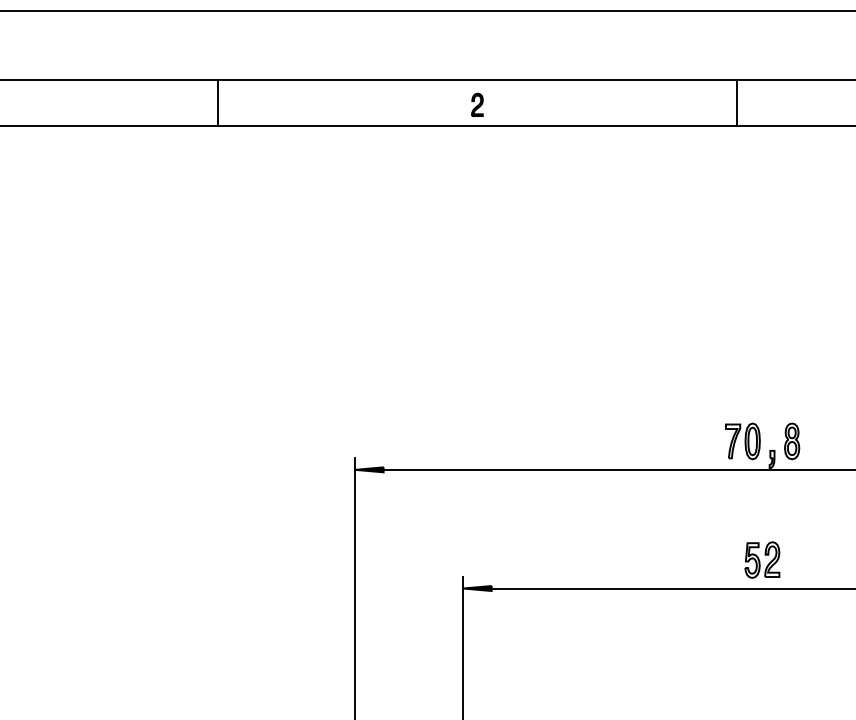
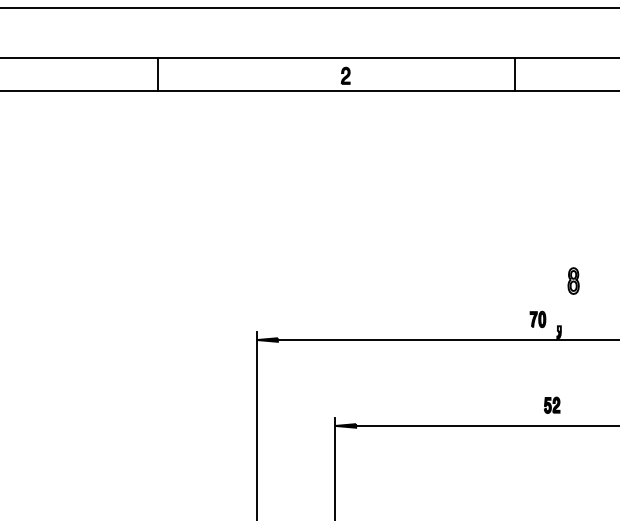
line: (736, 103) -> (514, 74), moved
part: (742, 441) -> (537, 319), size x0.6
part: (792, 441) -> (573, 281), moved
part: (762, 559) -> (552, 404), size x0.6

